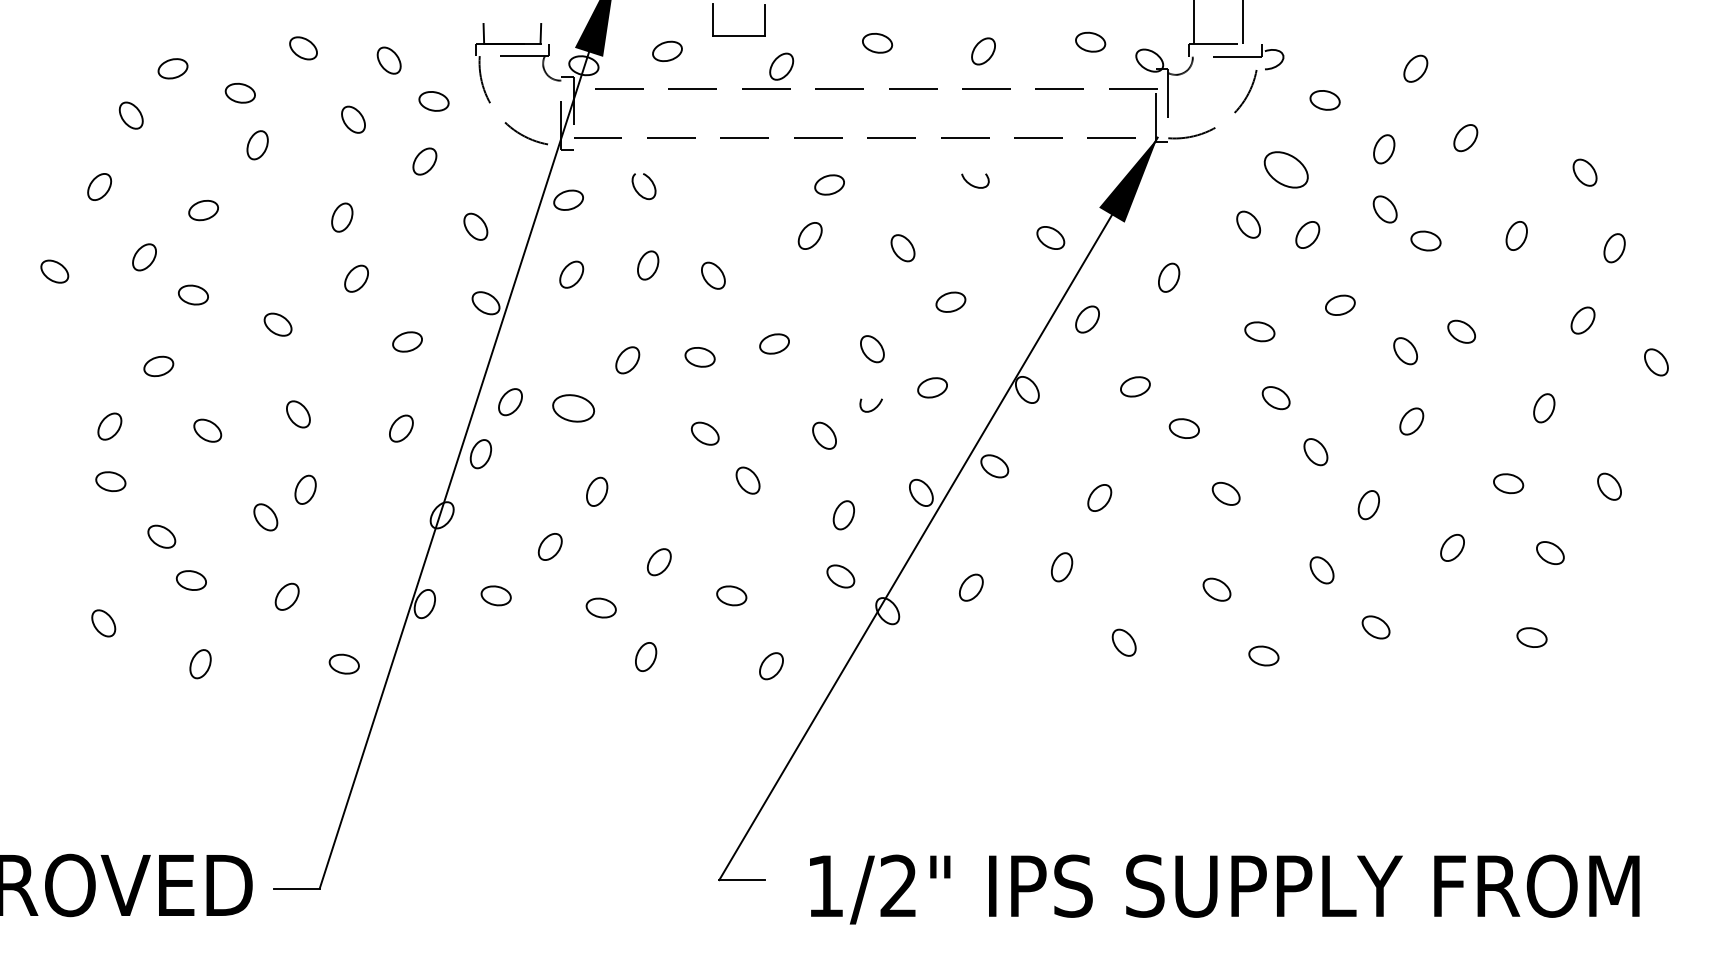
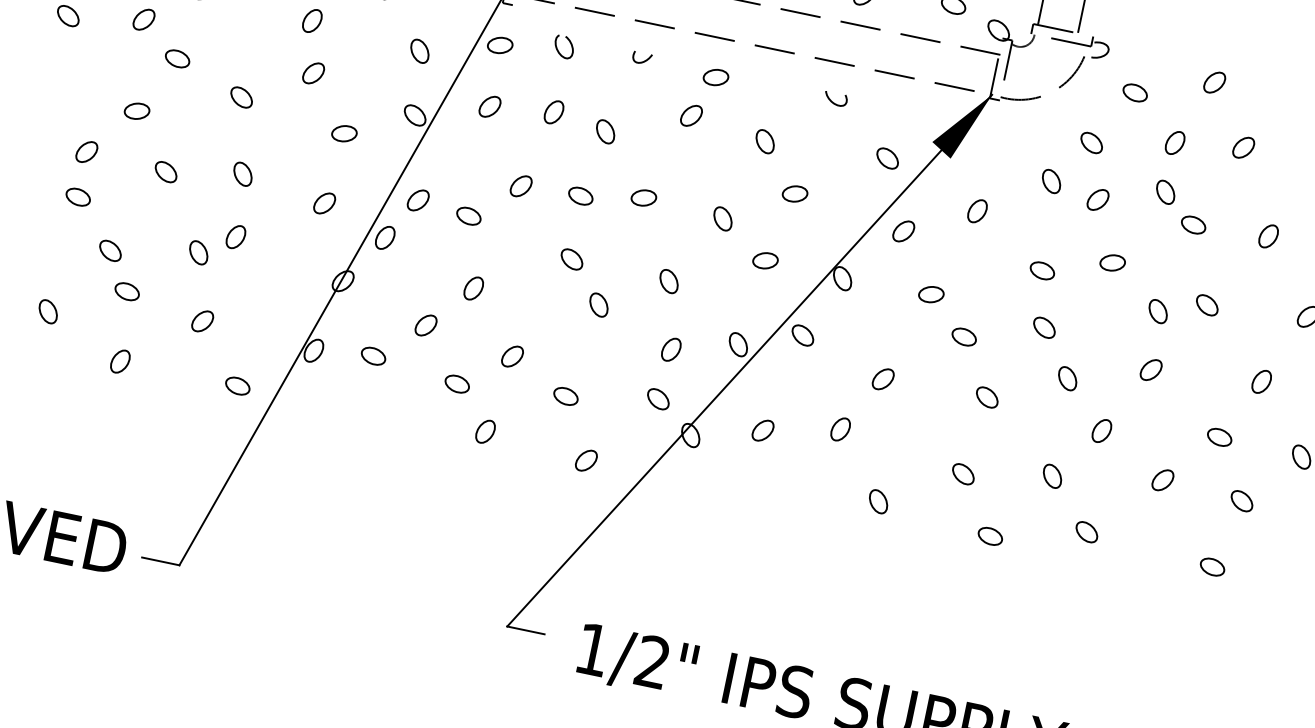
part: (1286, 169) -> (1091, 142), size x0.62
part: (870, 405) -> (641, 58), moved
part: (573, 407) -> (468, 215), size x0.71

